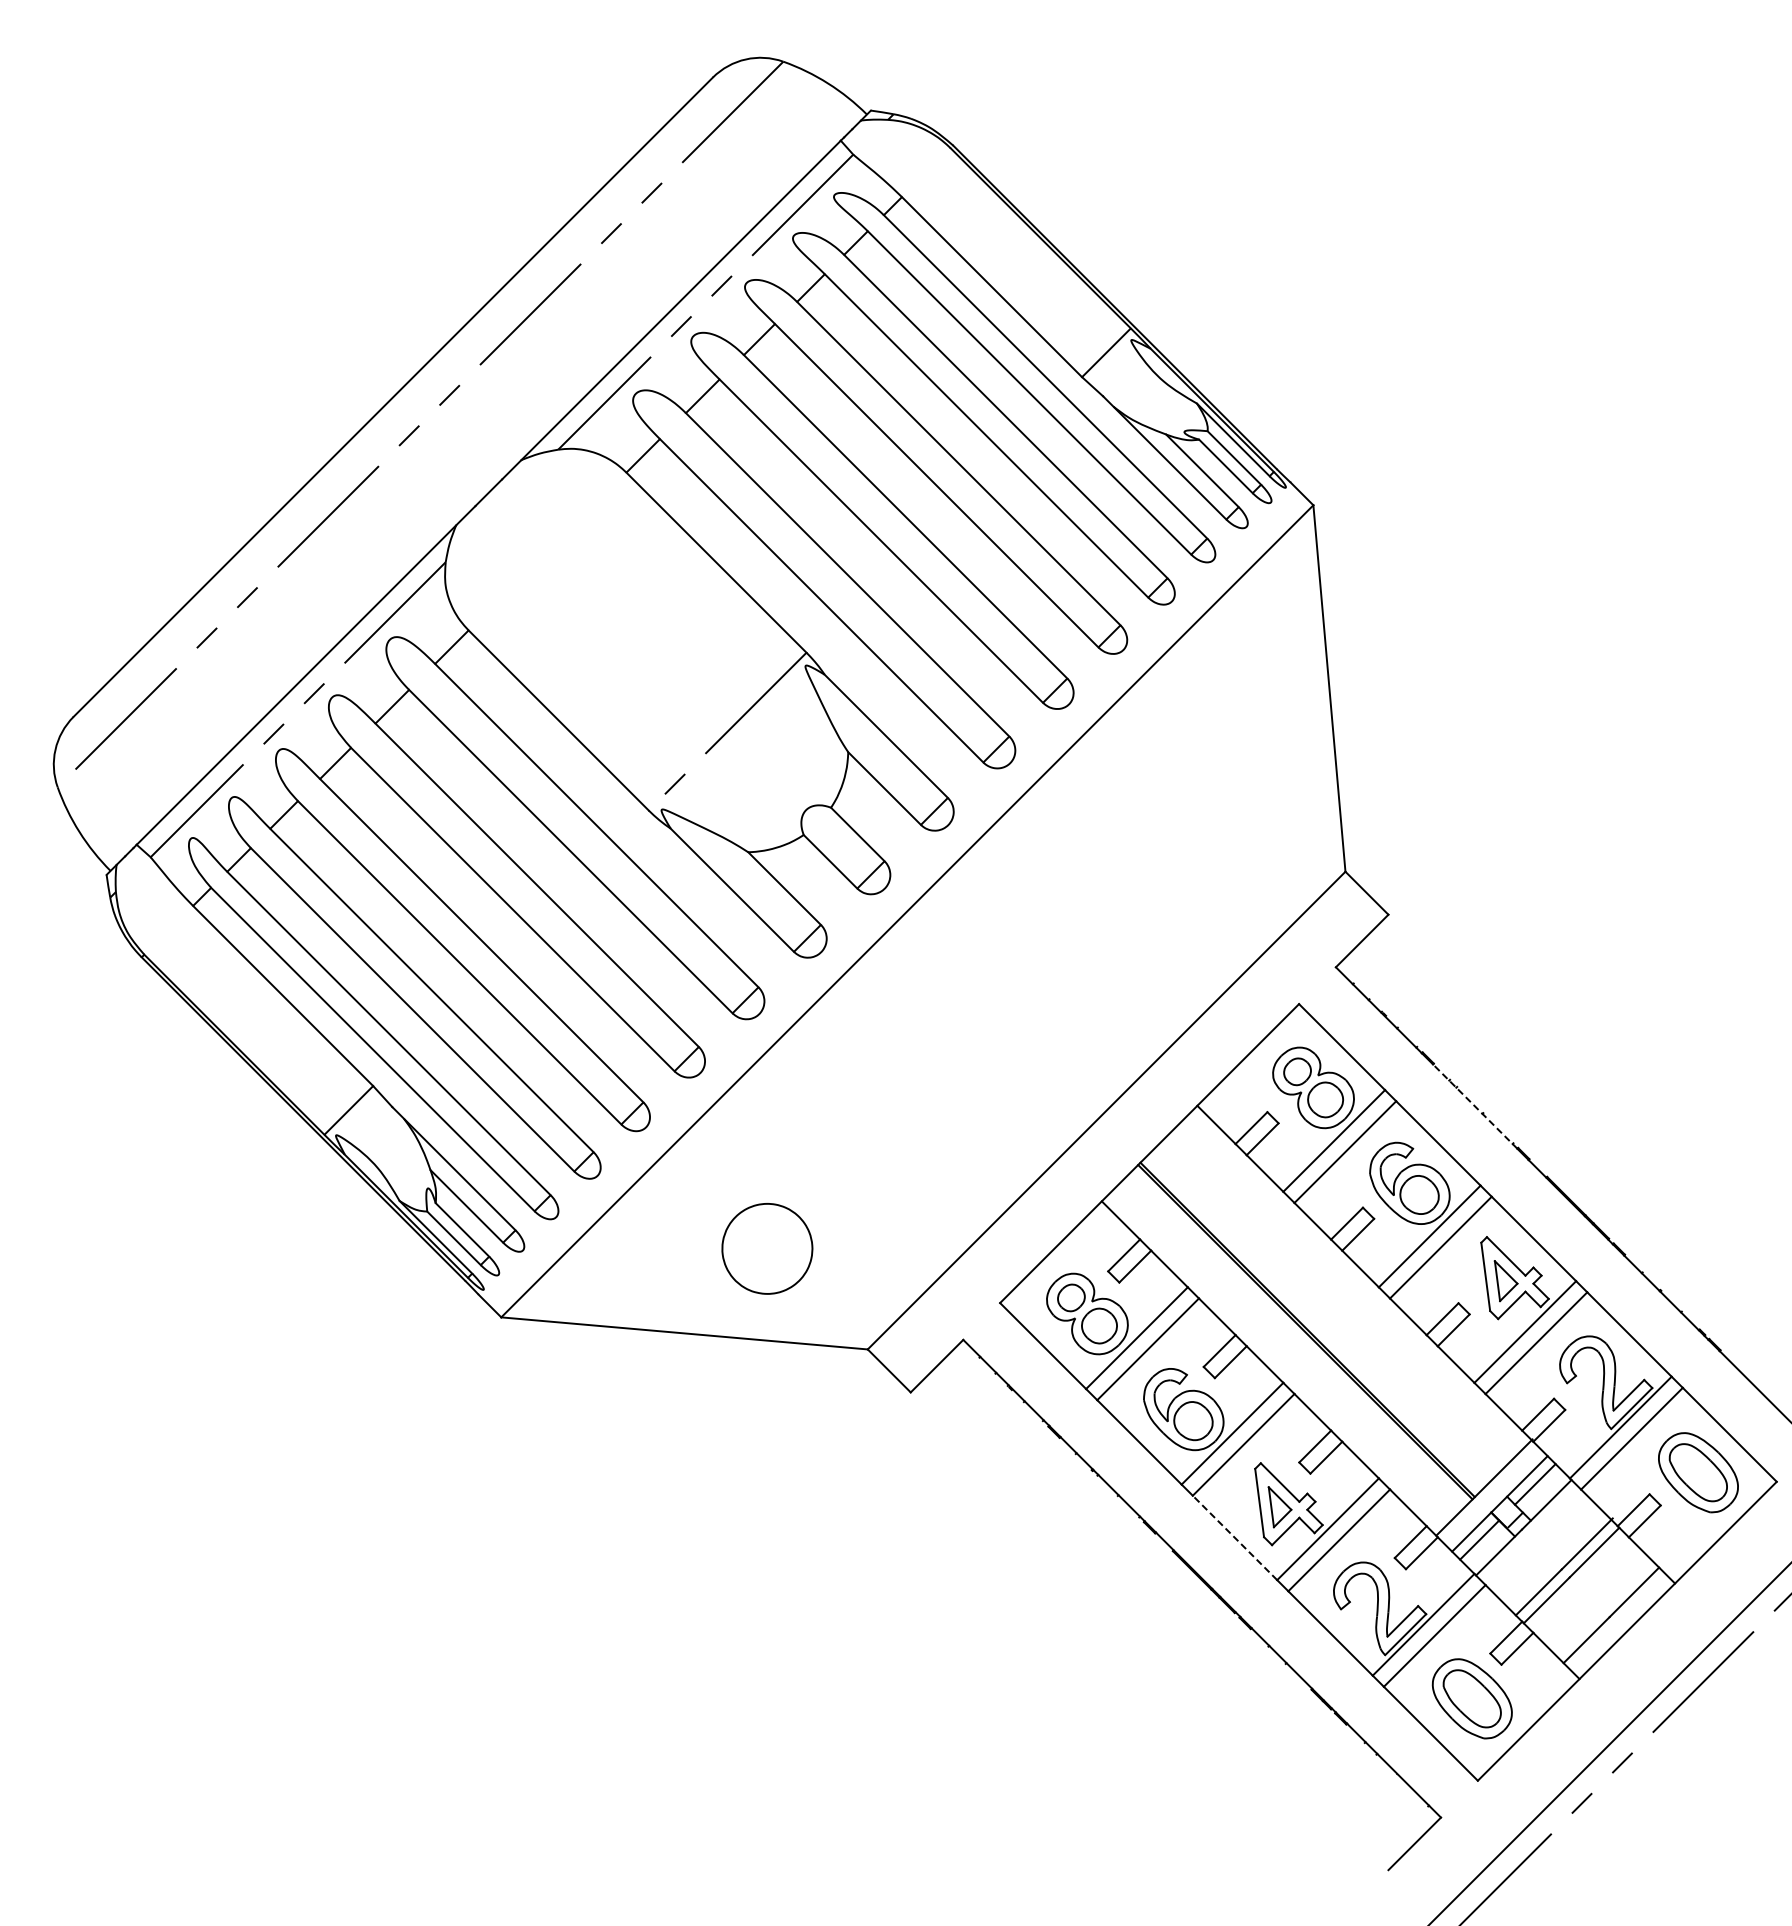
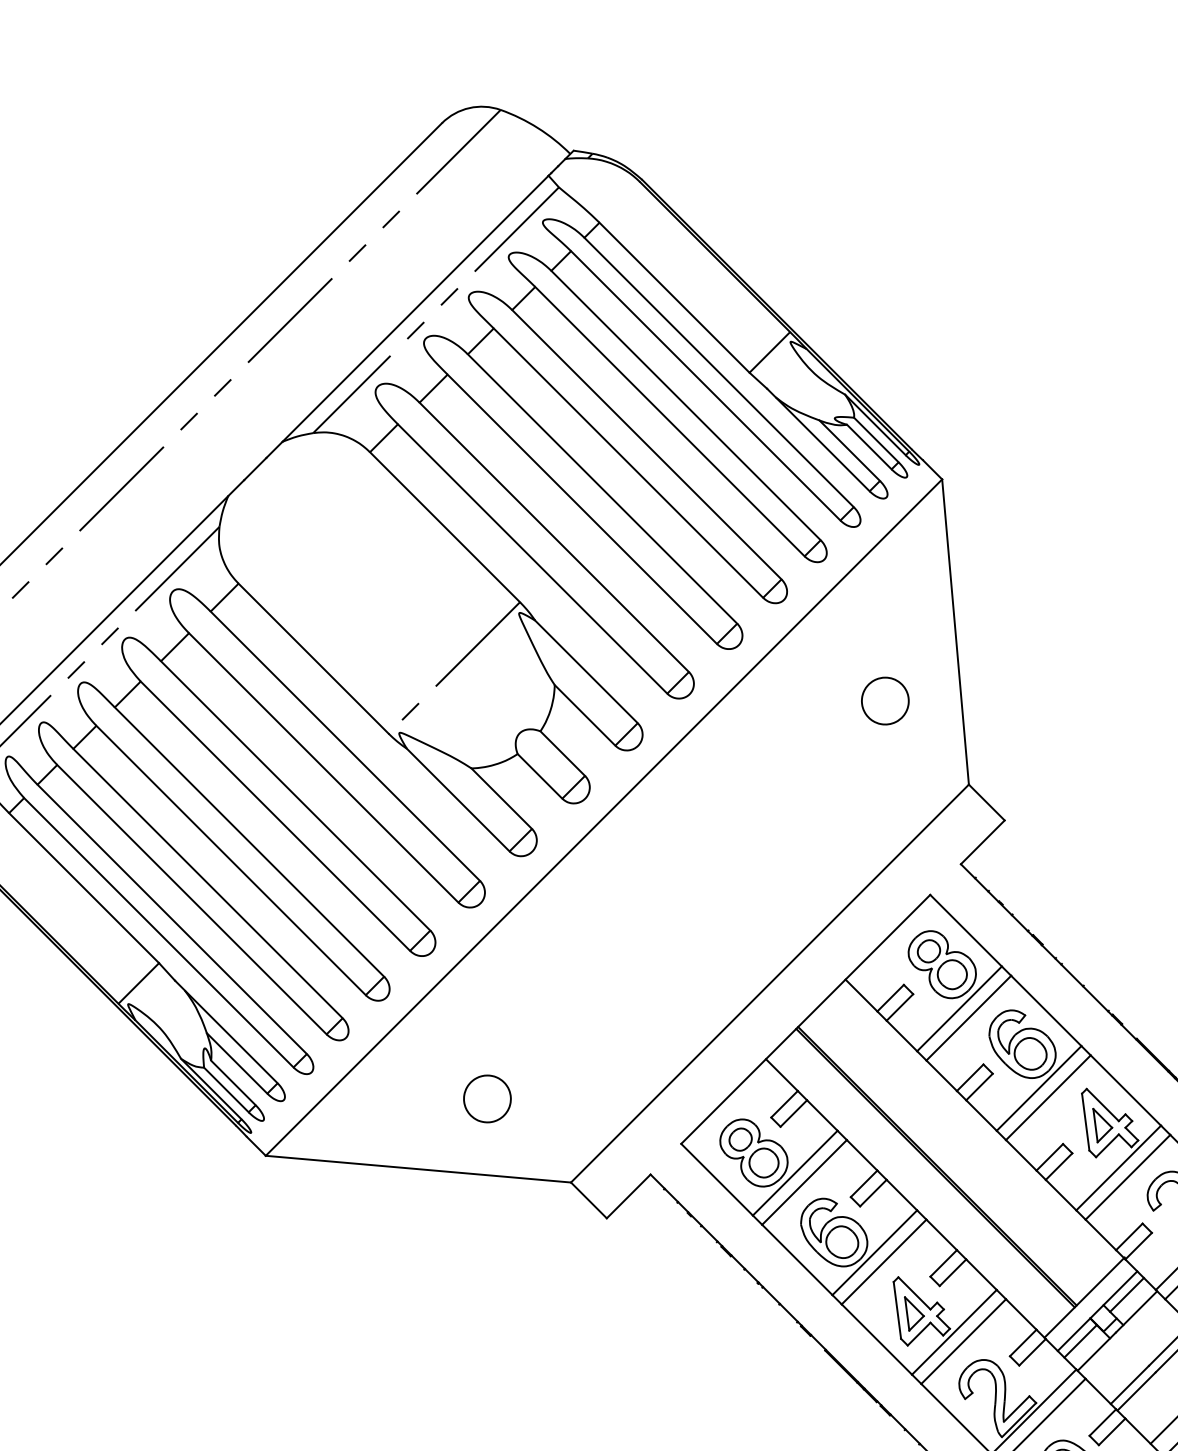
part: (1245, 771) -> (885, 701), added
line: (1475, 1106) -> (1077, 980), dashed -> solid
part: (767, 1249) -> (487, 1099), size x0.62
line: (1235, 1537) -> (877, 1339), dashed -> solid

